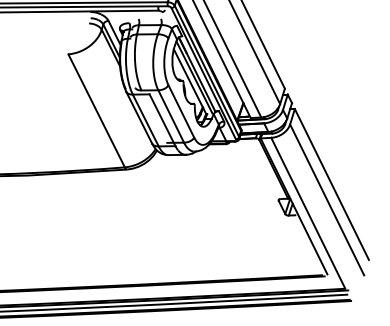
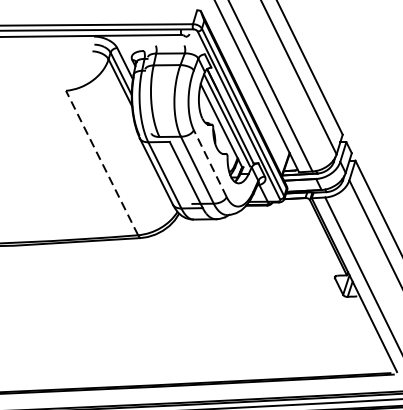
line: (96, 110) -> (101, 162), solid -> dashed
line: (181, 110) -> (210, 162), solid -> dashed

